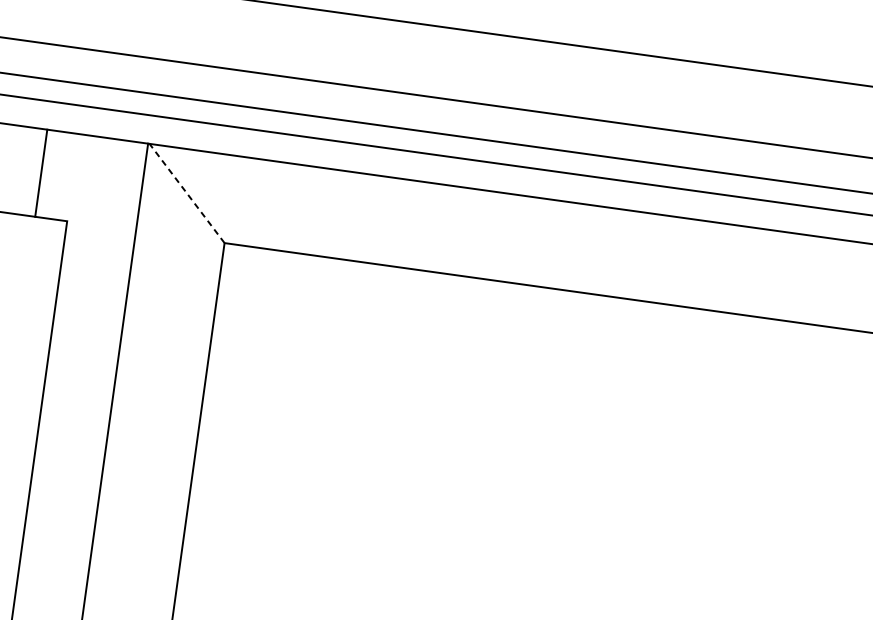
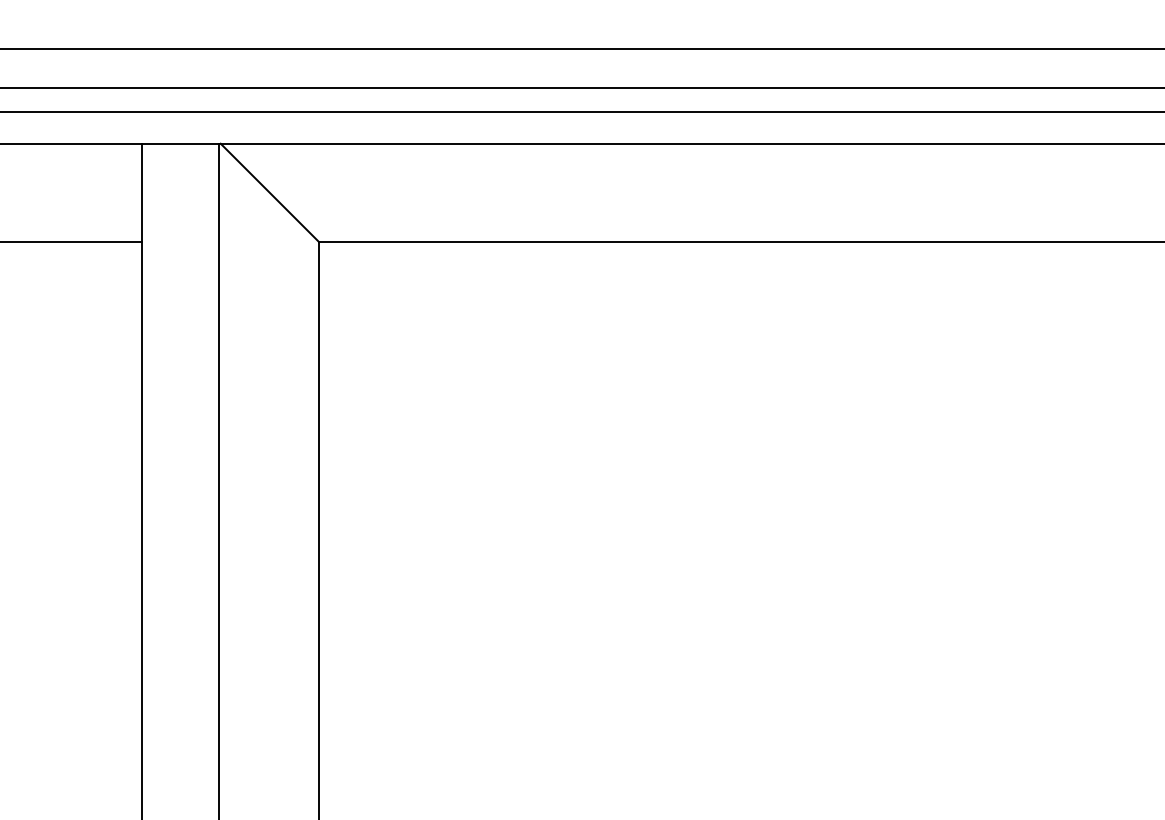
line: (41, 172) -> (141, 192), moved
line: (186, 193) -> (269, 192), dashed -> solid

